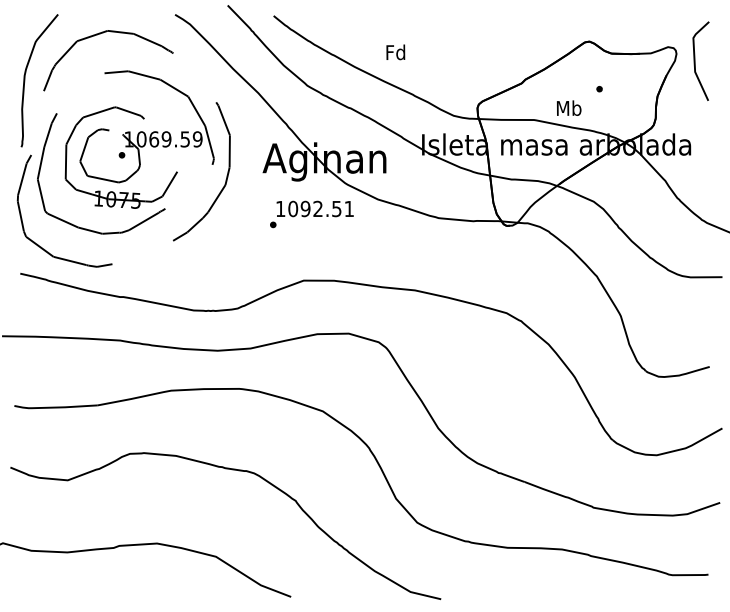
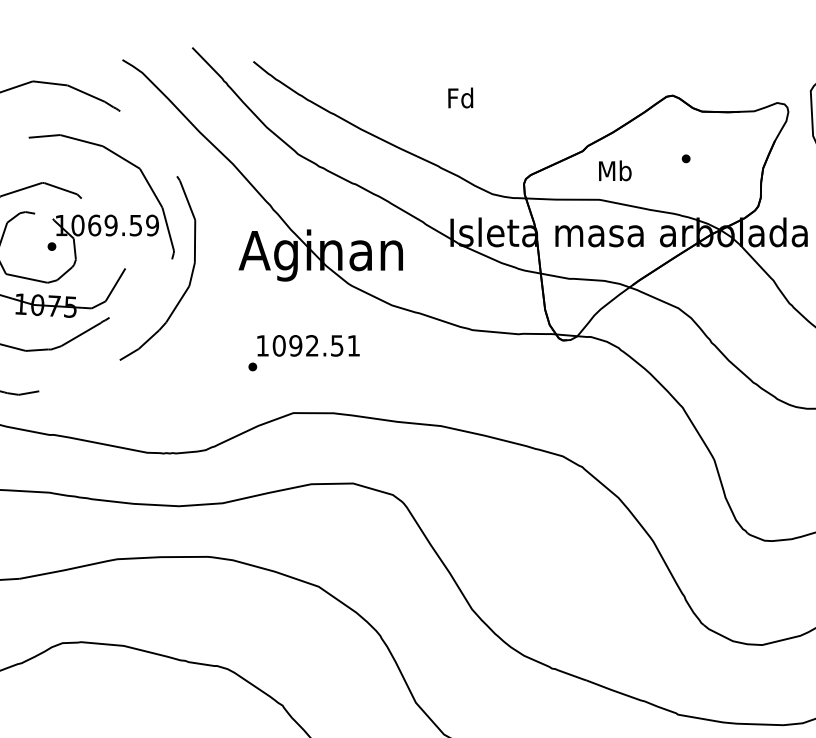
text: (395, 52) -> (460, 98), moved
text: (569, 107) -> (615, 169), moved
text: (311, 214) -> (303, 353), moved

